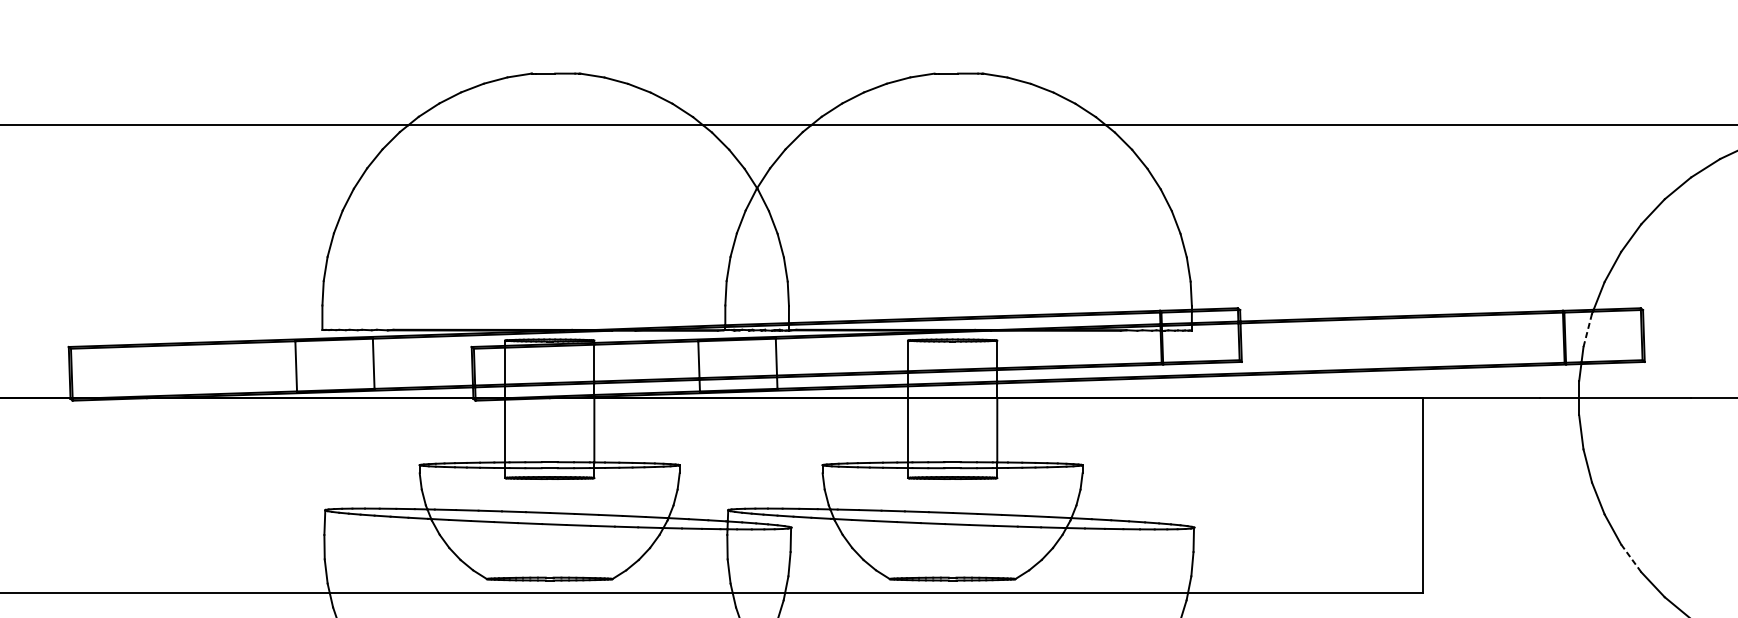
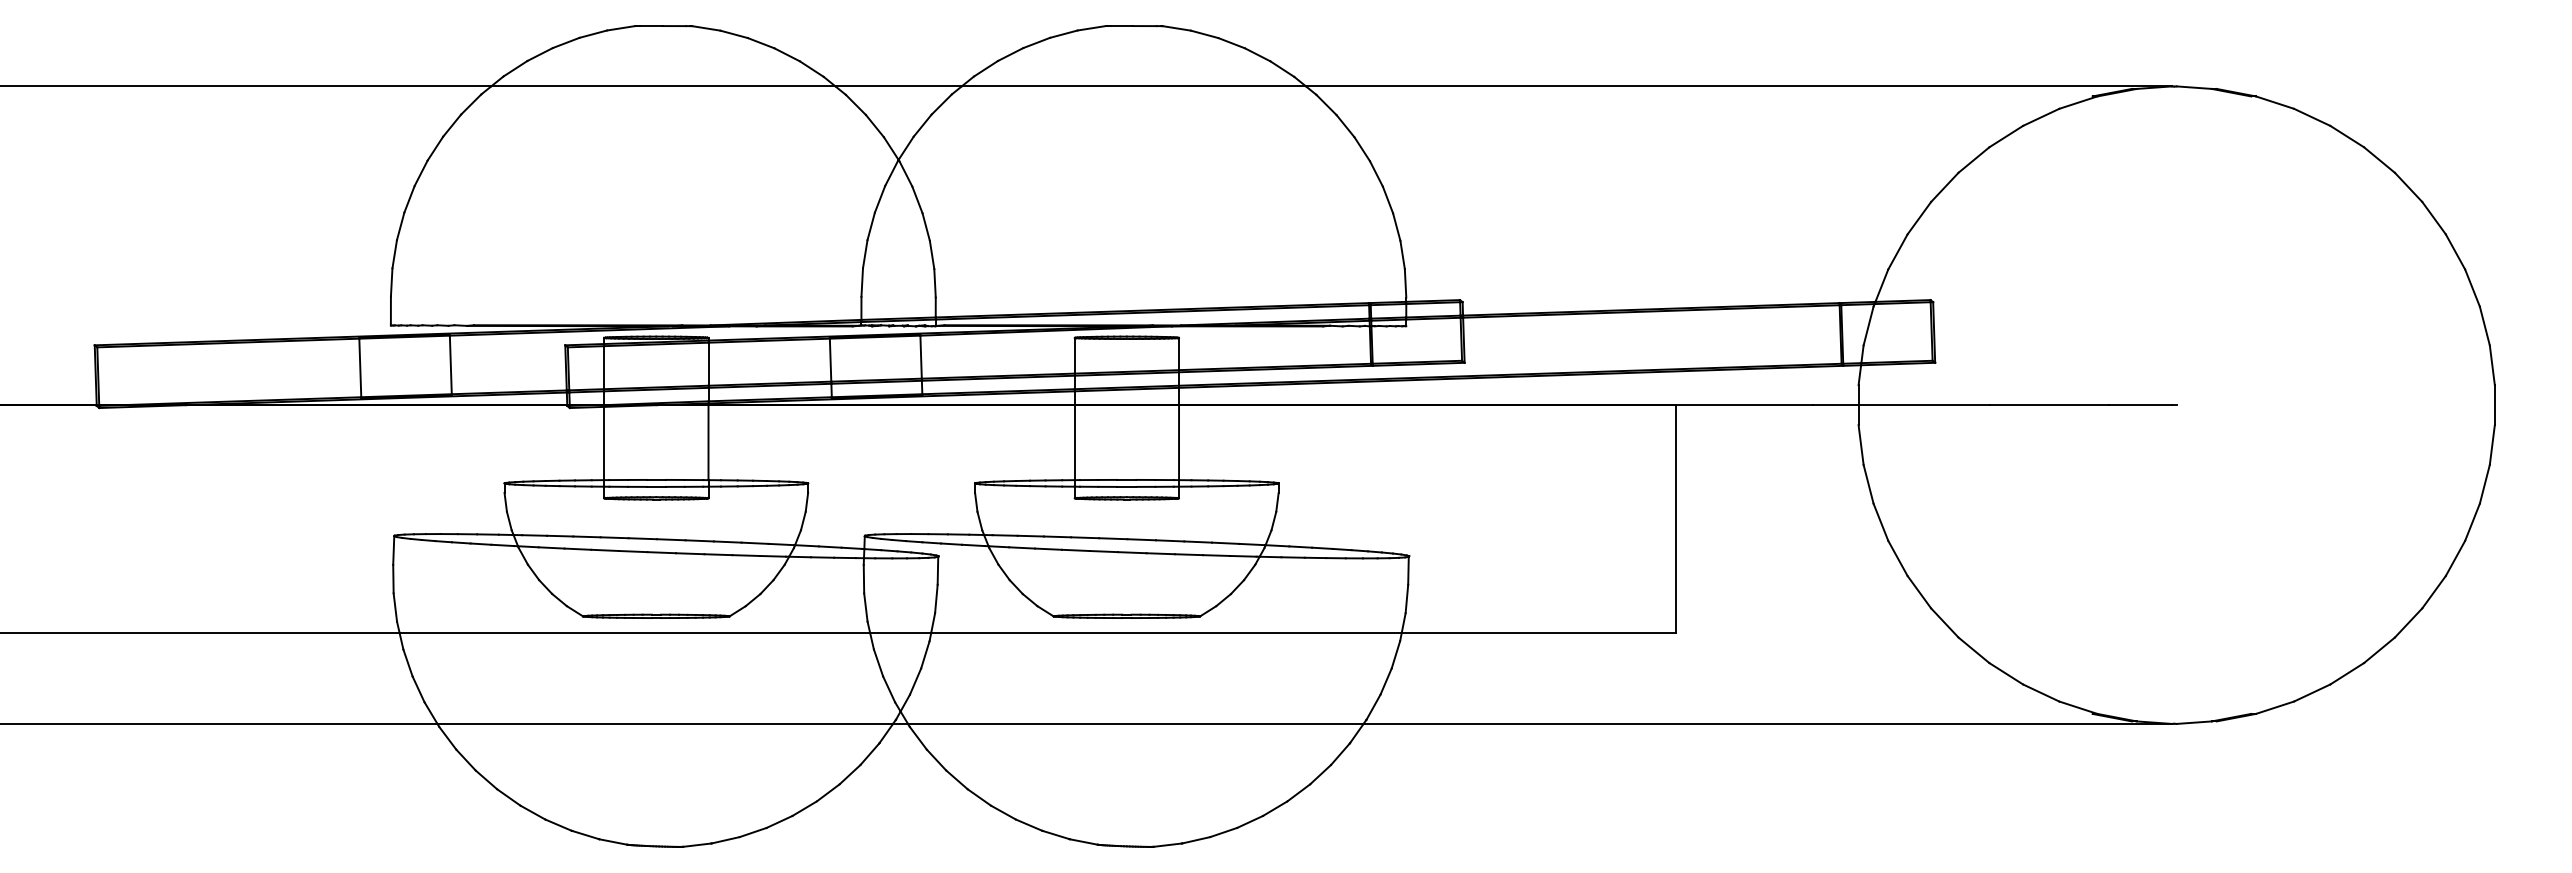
line: (1587, 330) -> (1868, 326), dashed -> solid
line: (1631, 557) -> (1919, 591), dashed -> solid

